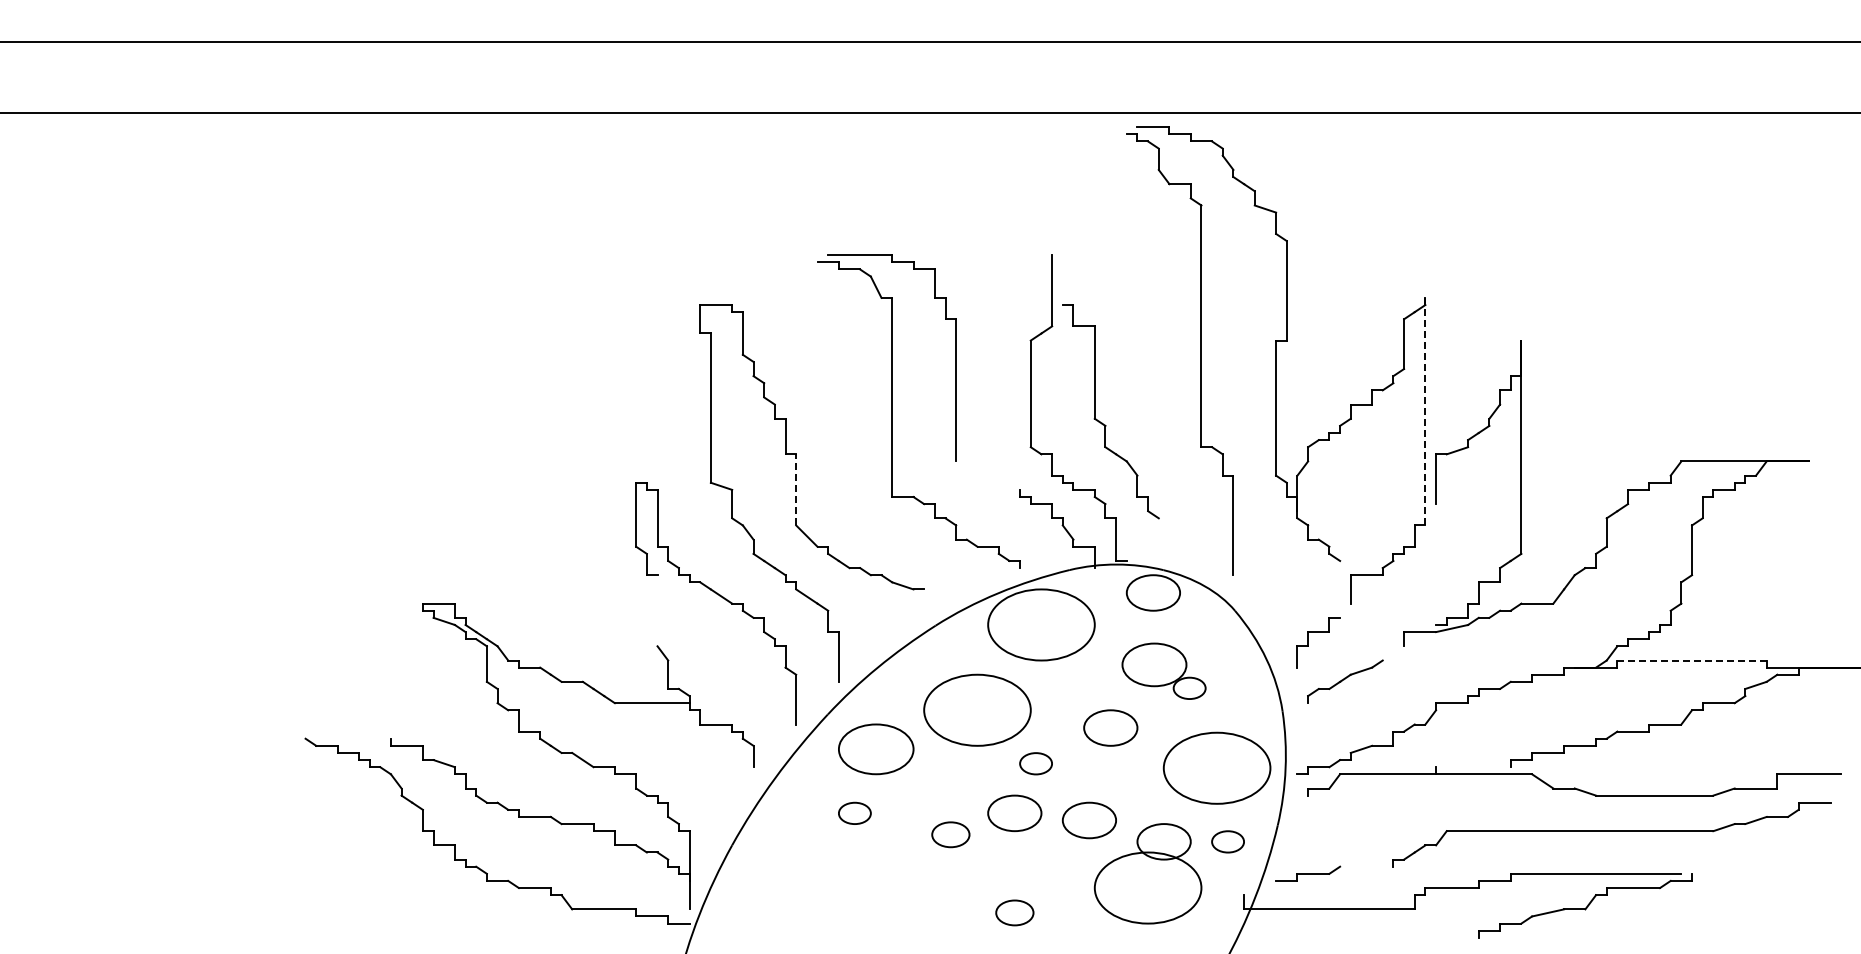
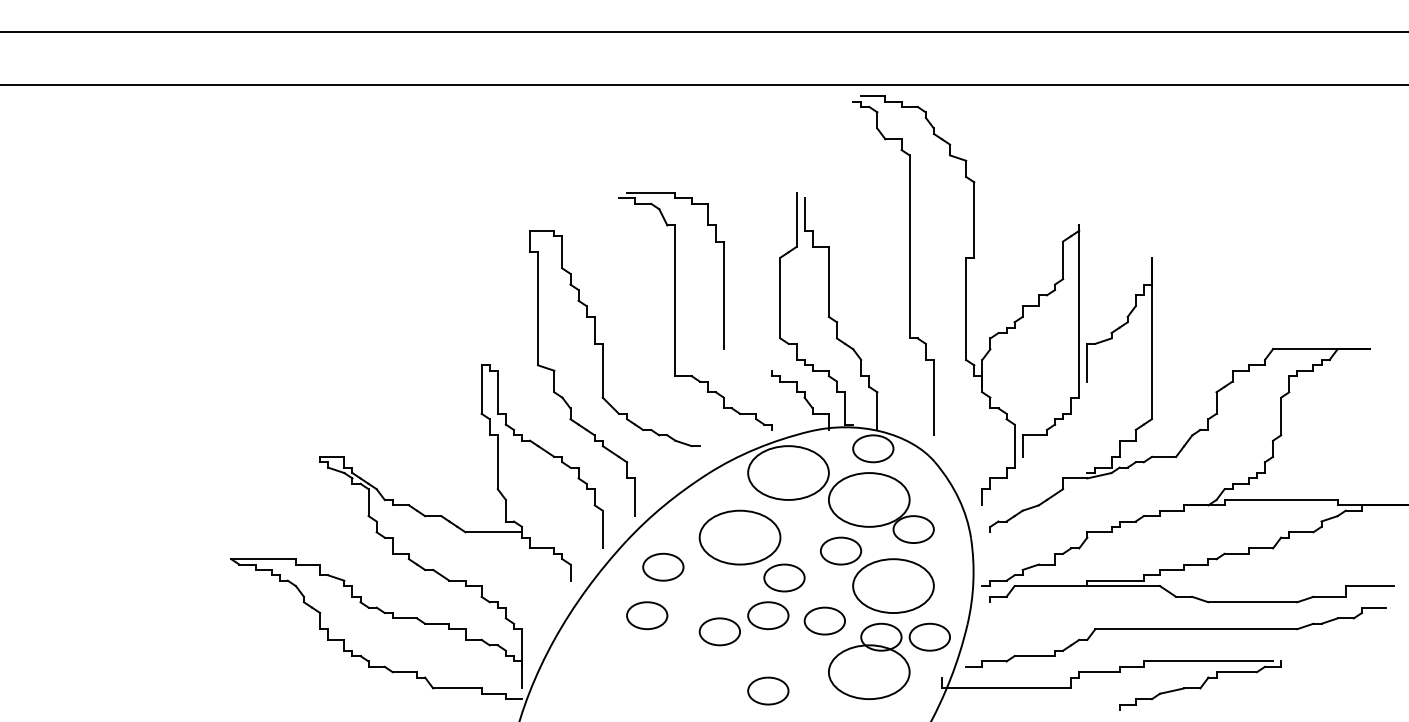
line: (1062, 283) -> (804, 214), added
line: (1425, 411) -> (1079, 311), dashed -> solid
line: (796, 489) -> (603, 370), dashed -> solid
line: (1158, 543) -> (877, 411), added
line: (1340, 588) -> (1014, 445), added
line: (657, 610) -> (497, 462), added
line: (1393, 653) -> (1055, 494), added
line: (1692, 660) -> (1281, 499), dashed -> solid
part: (1163, 671) -> (880, 508), size x1.67
line: (347, 738) -> (263, 559), added
part: (875, 749) -> (662, 567), size x0.71
part: (1035, 763) -> (784, 577), size x1.67
part: (1216, 767) -> (893, 585), moved
line: (1473, 767) -> (1115, 580), added
part: (854, 813) -> (646, 615), size x1.67
part: (950, 834) -> (719, 631), size x1.43
part: (1227, 841) -> (929, 636), size x1.67
line: (1366, 866) -> (1034, 655), added
part: (1014, 912) -> (768, 690), size x1.43

